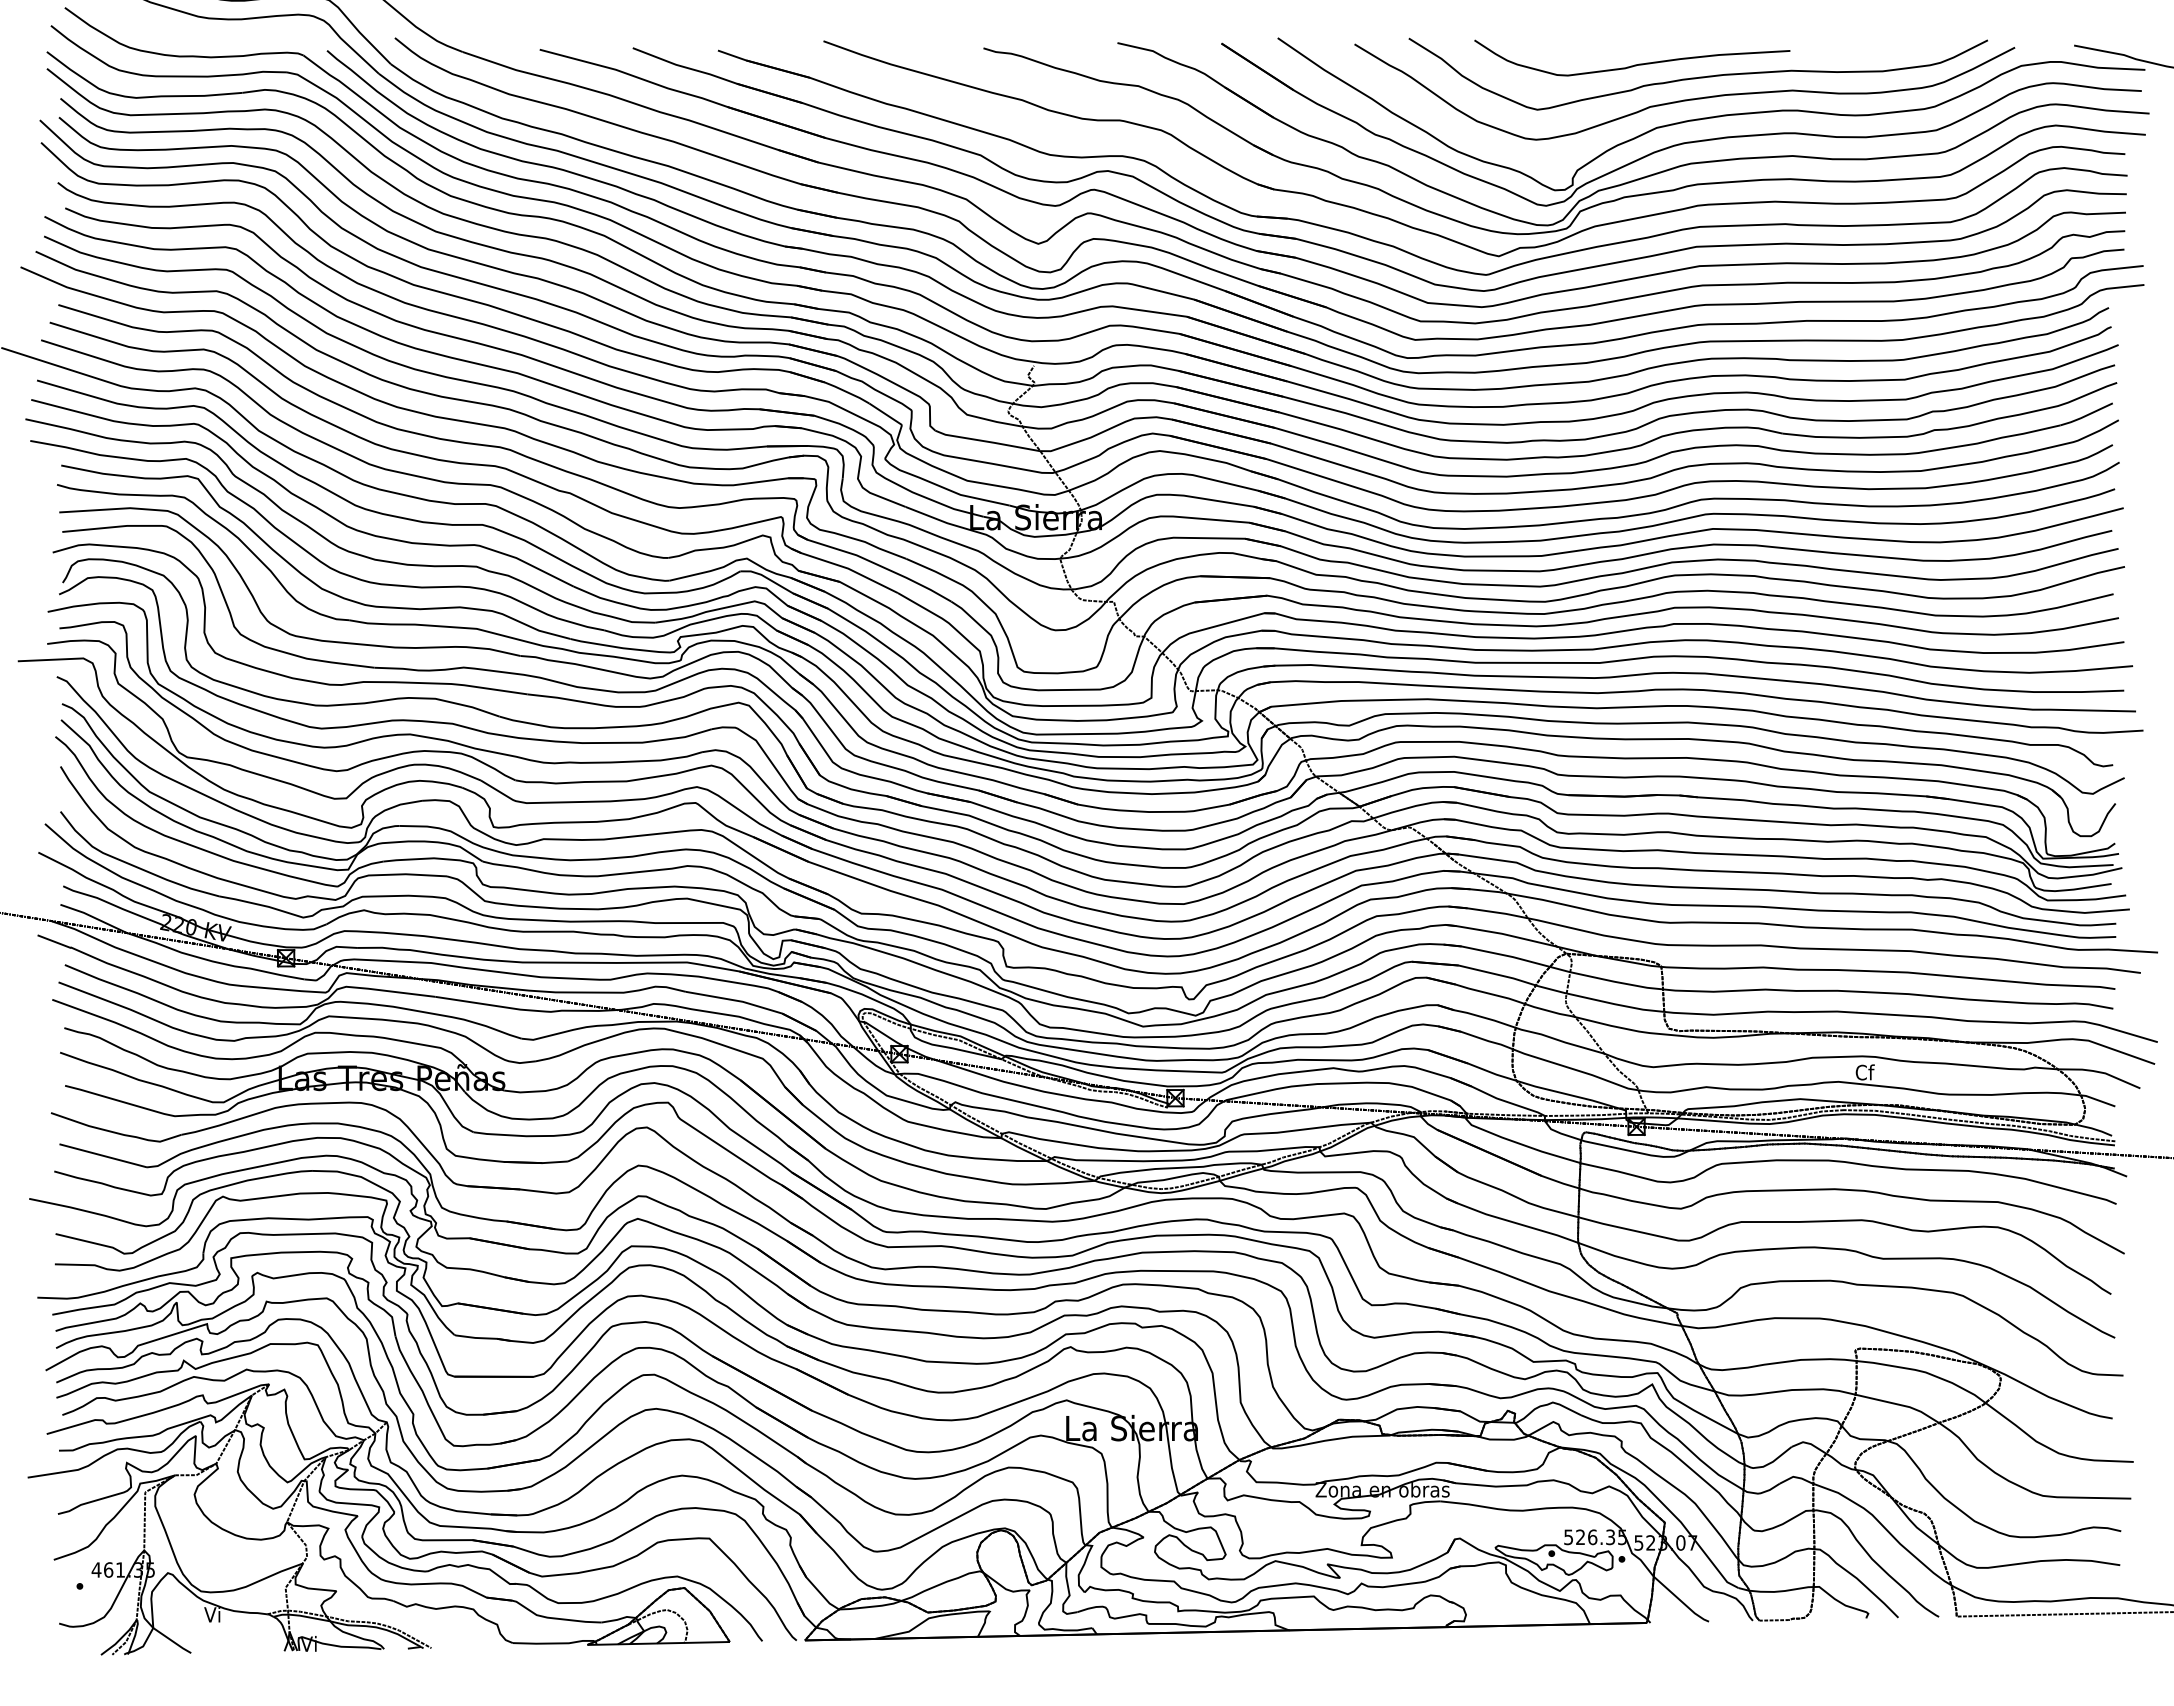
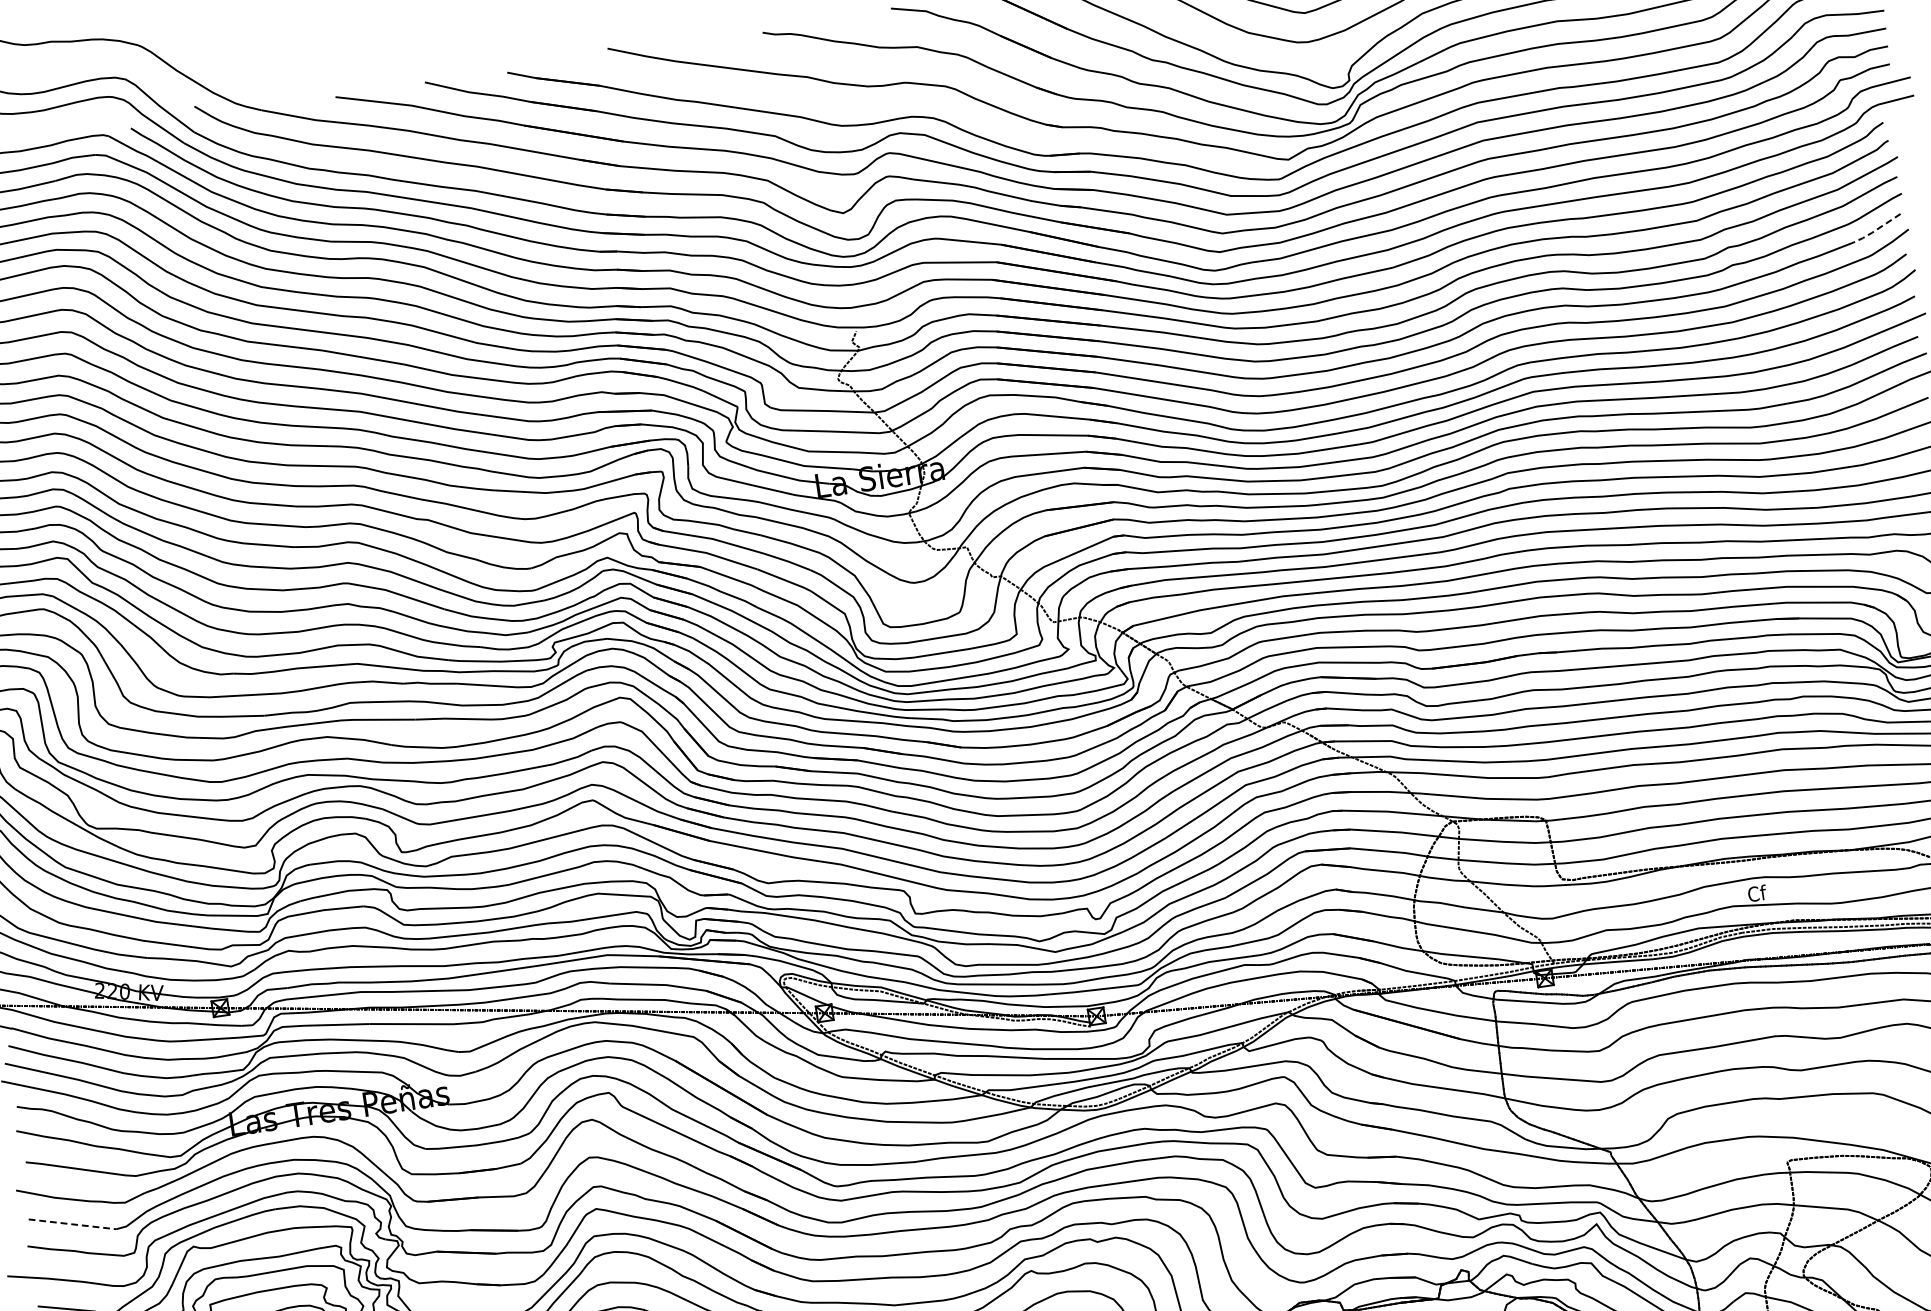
line: (2086, 415) -> (1876, 229), solid -> dashed
line: (103, 1155) -> (72, 1224), solid -> dashed

